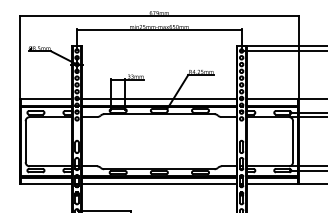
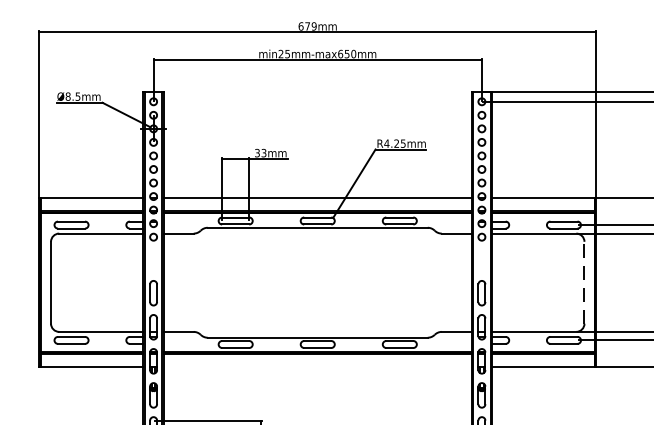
line: (293, 141) -> (585, 282), solid -> dashed
line: (159, 184) -> (318, 368), removed

